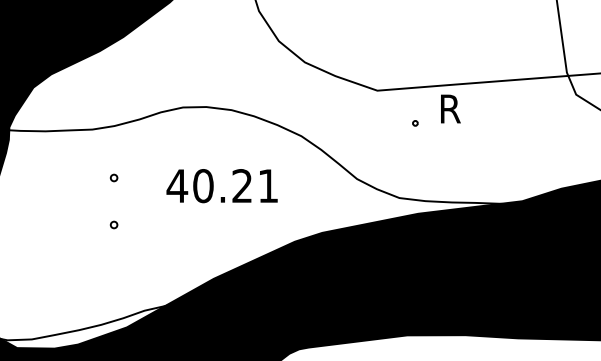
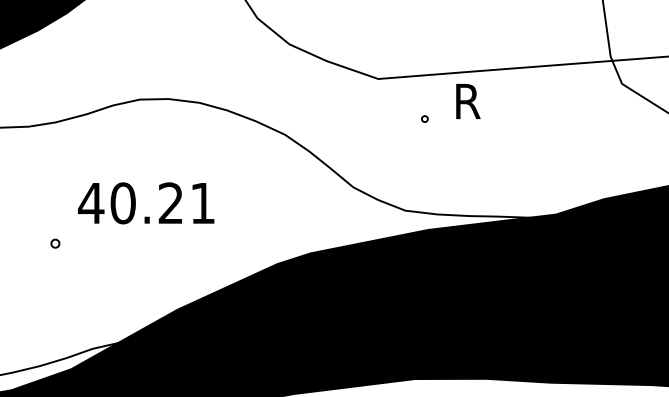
part: (113, 177) -> (54, 185), removed
text: (221, 186) -> (145, 203), moved

